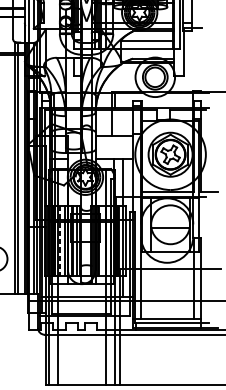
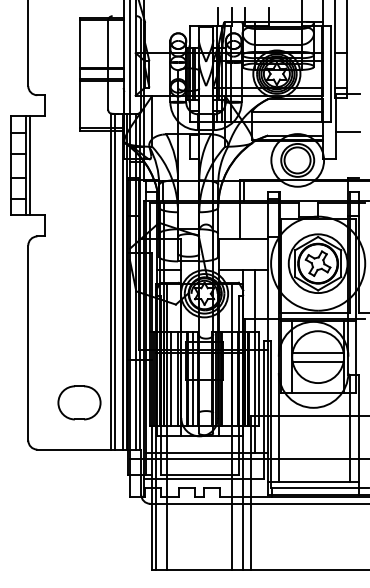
line: (193, 56) -> (348, 132), added
line: (170, 221) -> (317, 352), added
line: (60, 240) -> (171, 378), dashed -> solid

